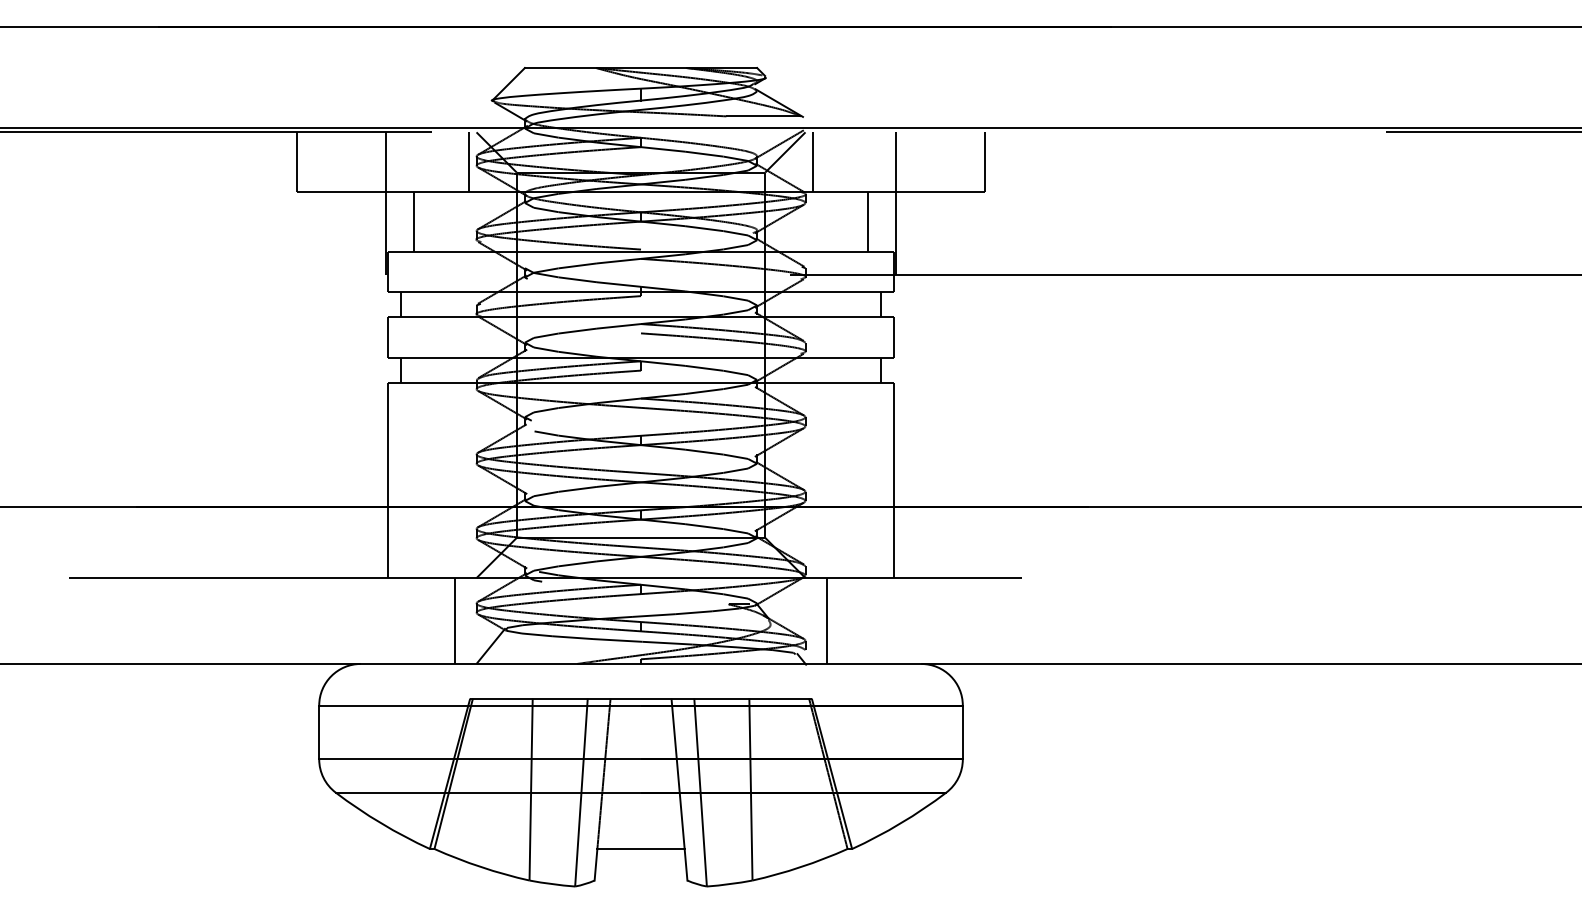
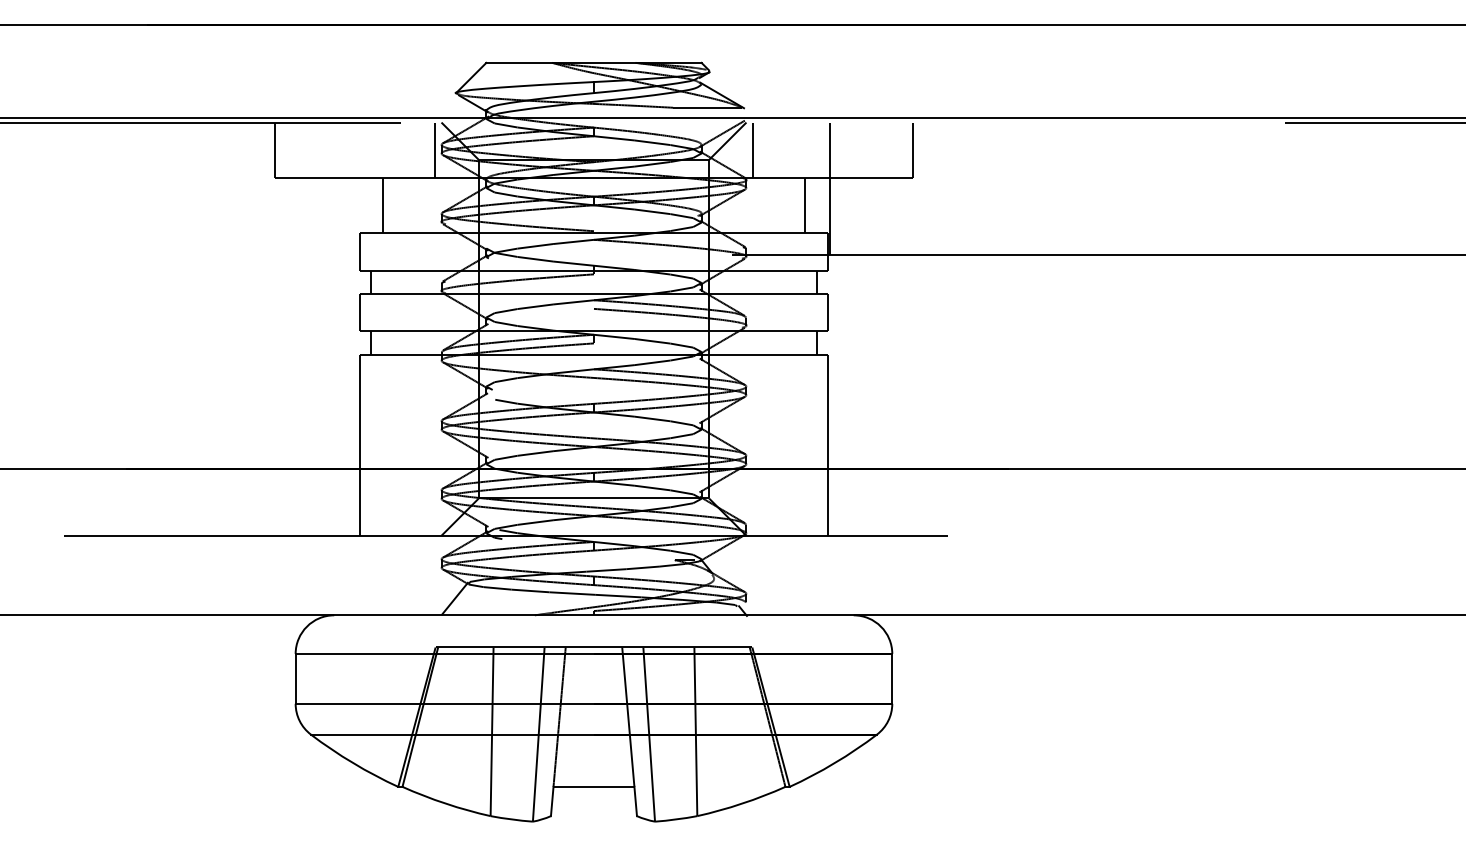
line: (385, 203) -> (357, 188), removed
line: (455, 620) -> (421, 575), removed
line: (826, 620) -> (765, 575), removed

